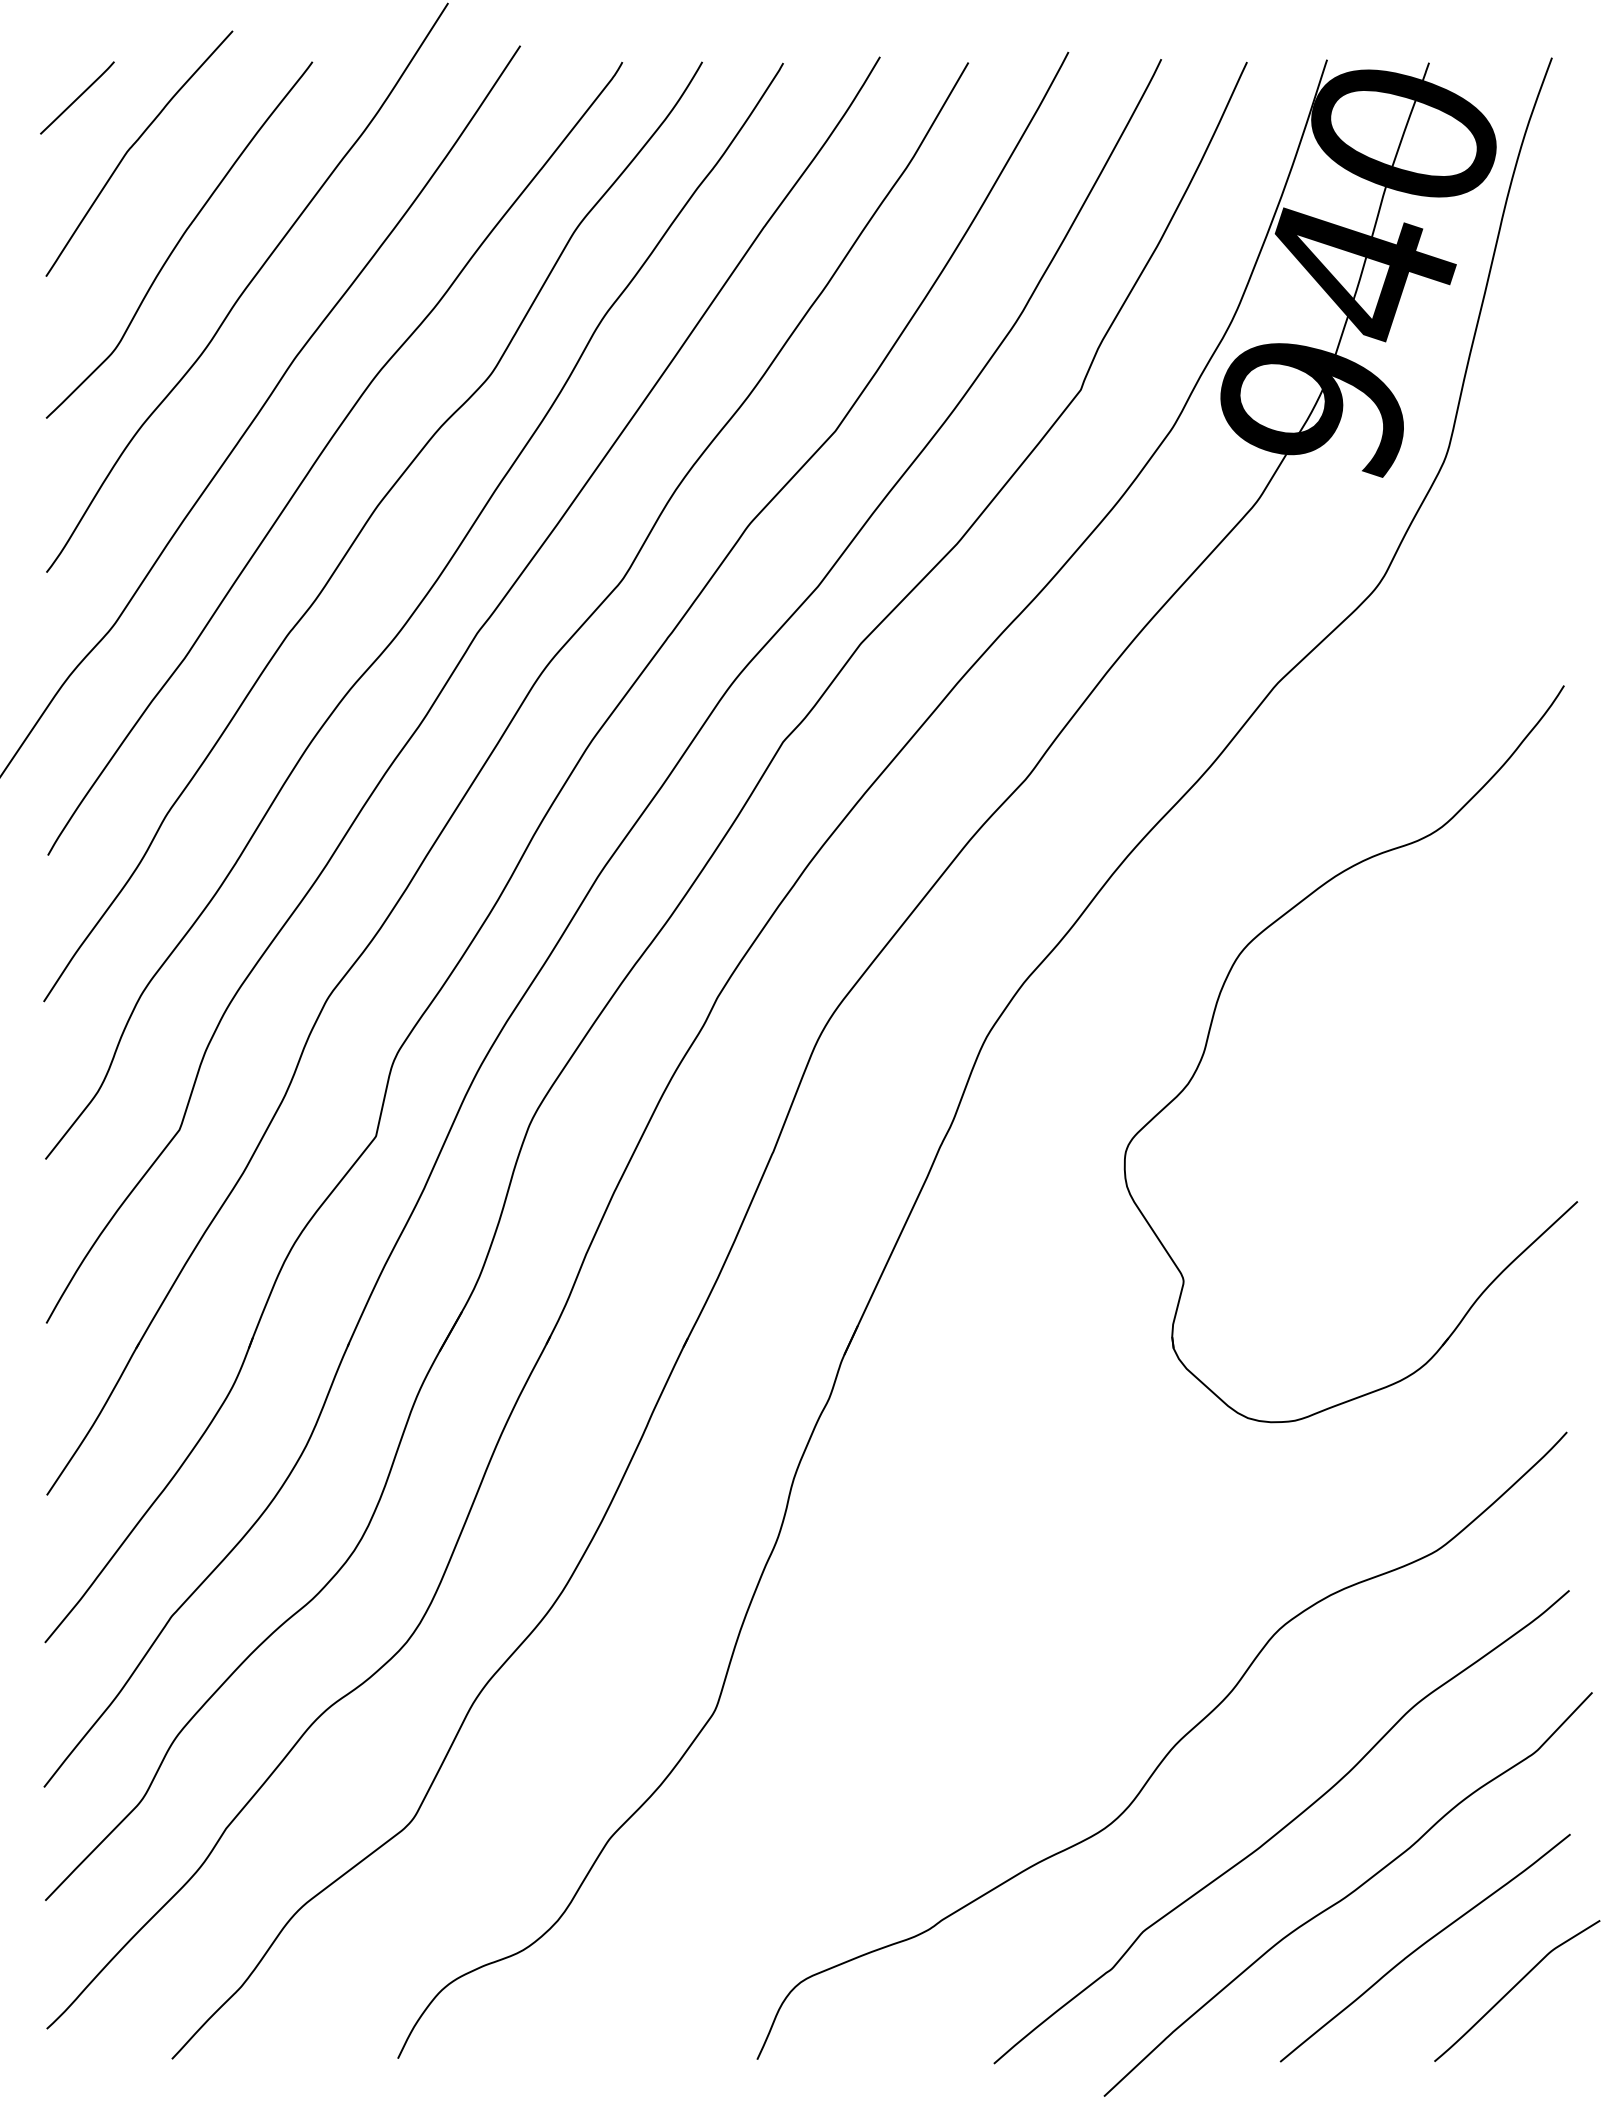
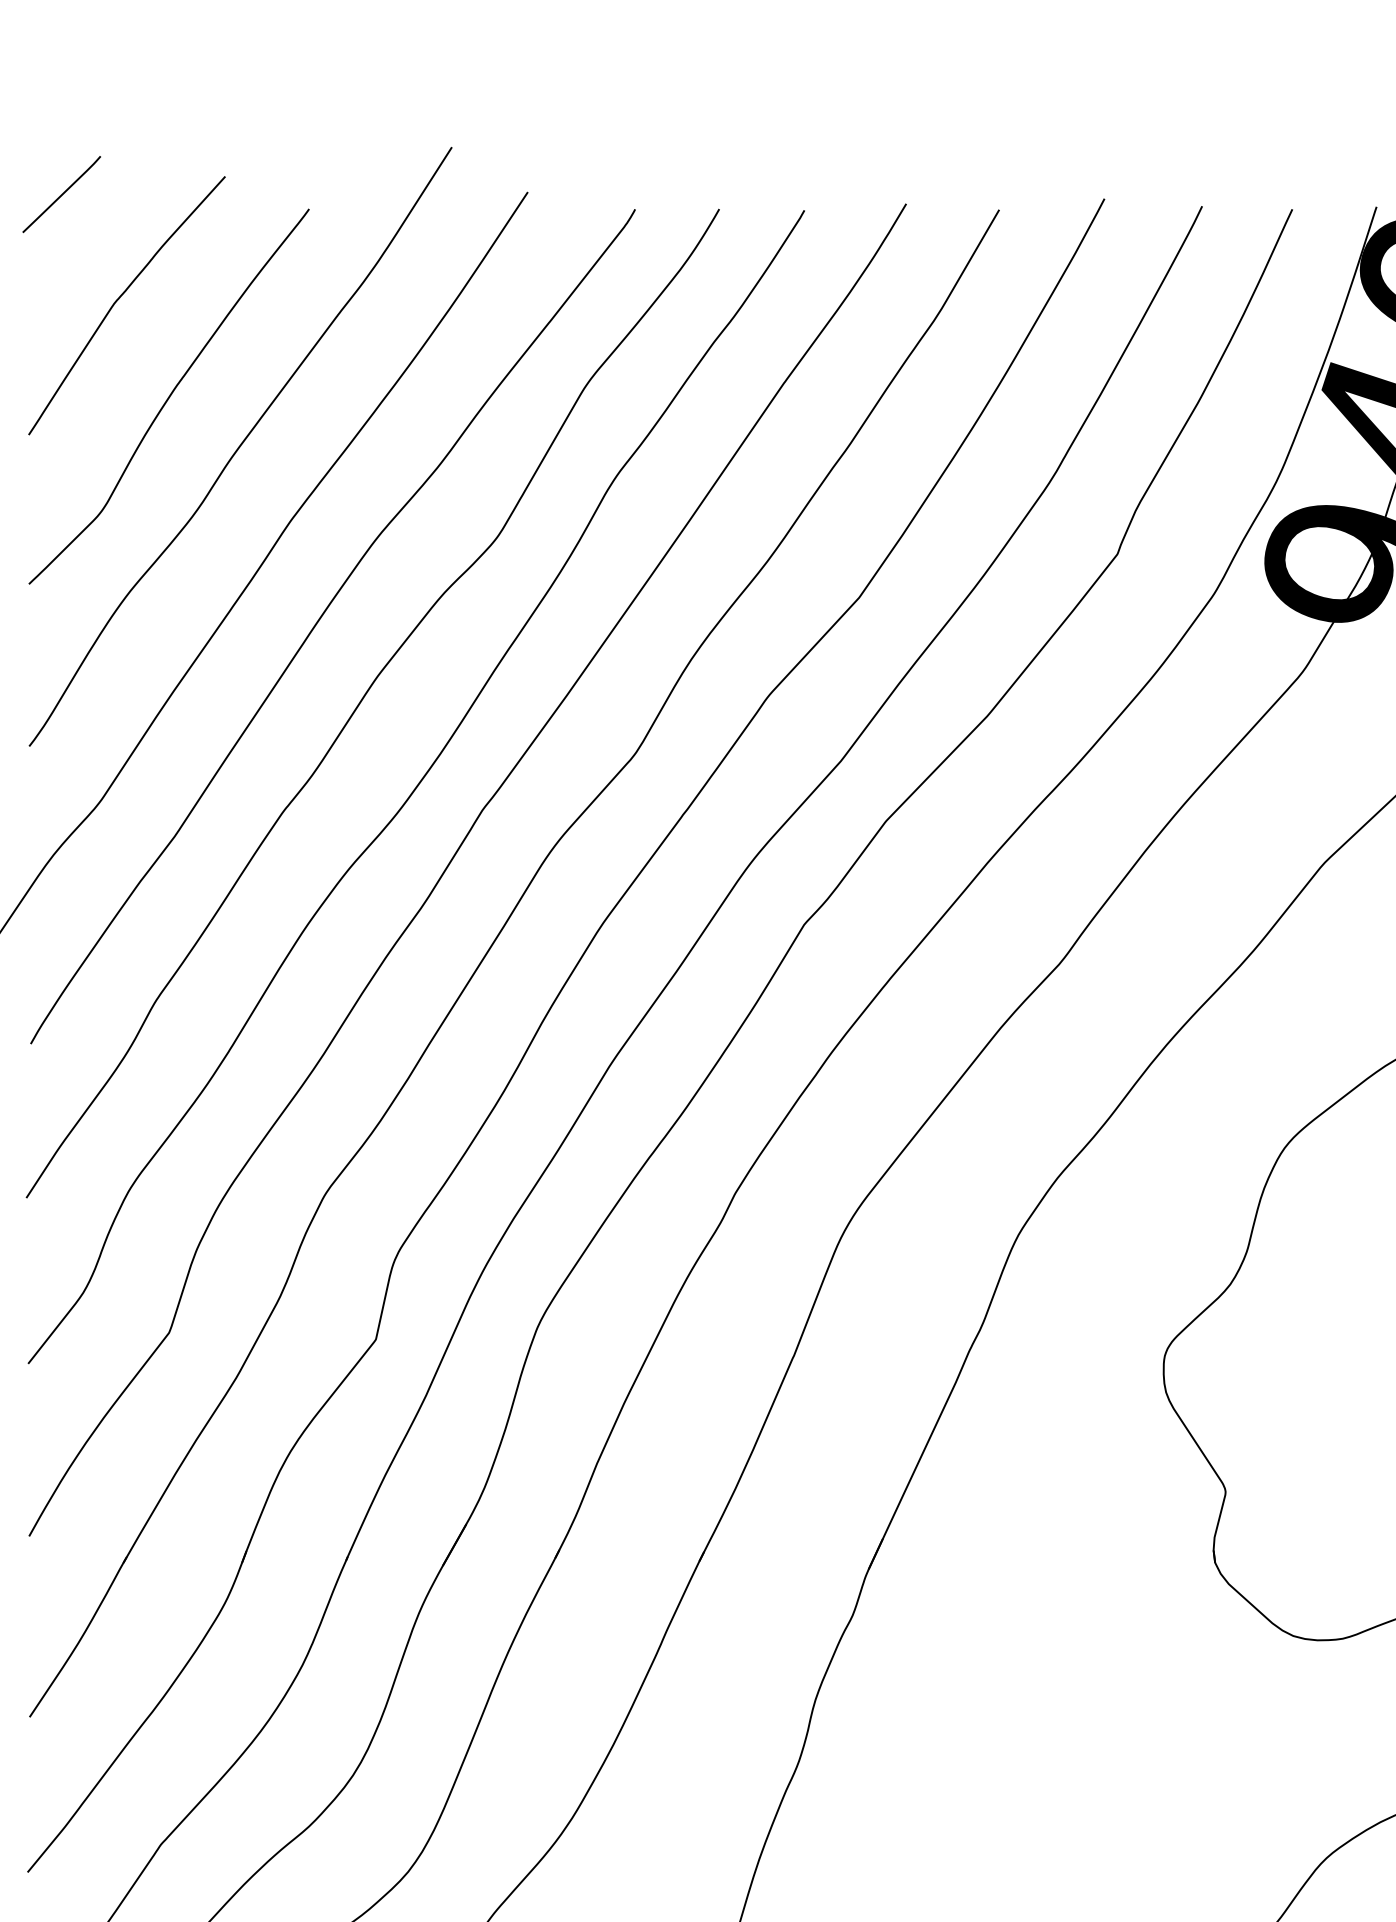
line: (77, 97) -> (61, 193), moved

